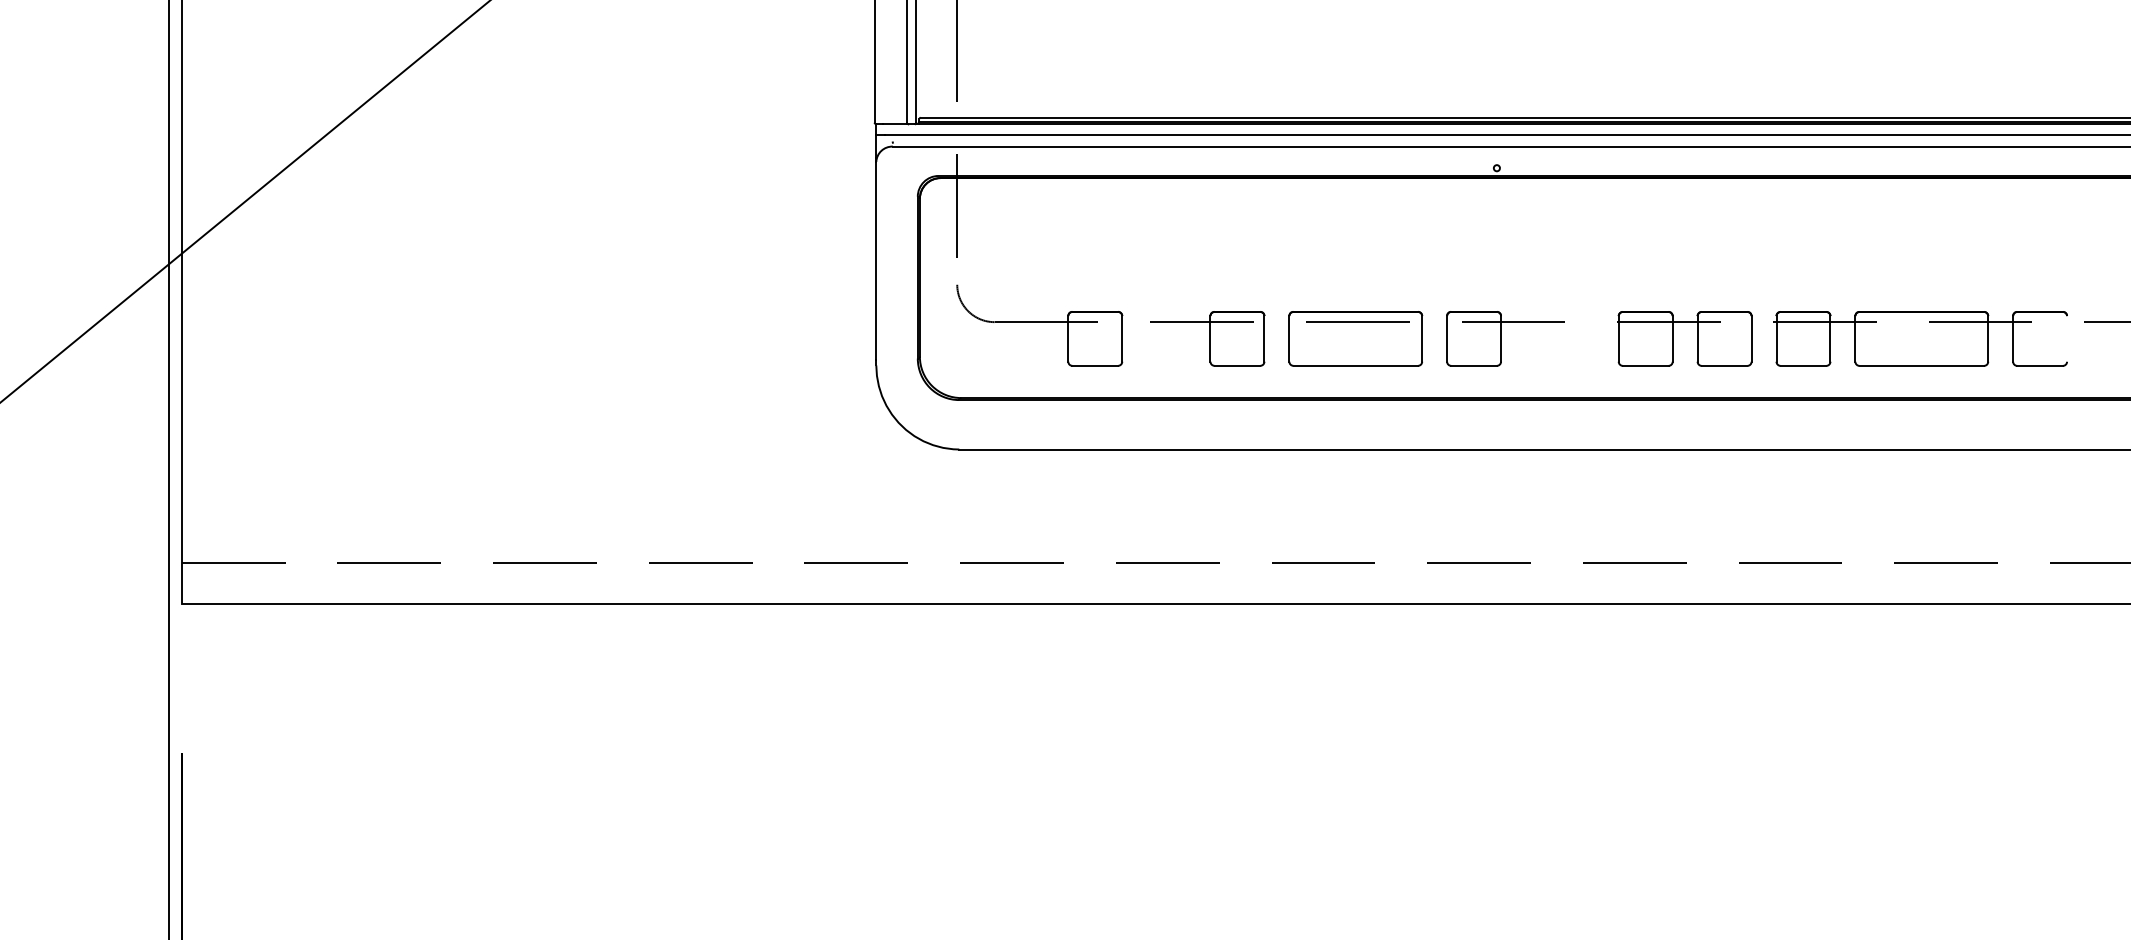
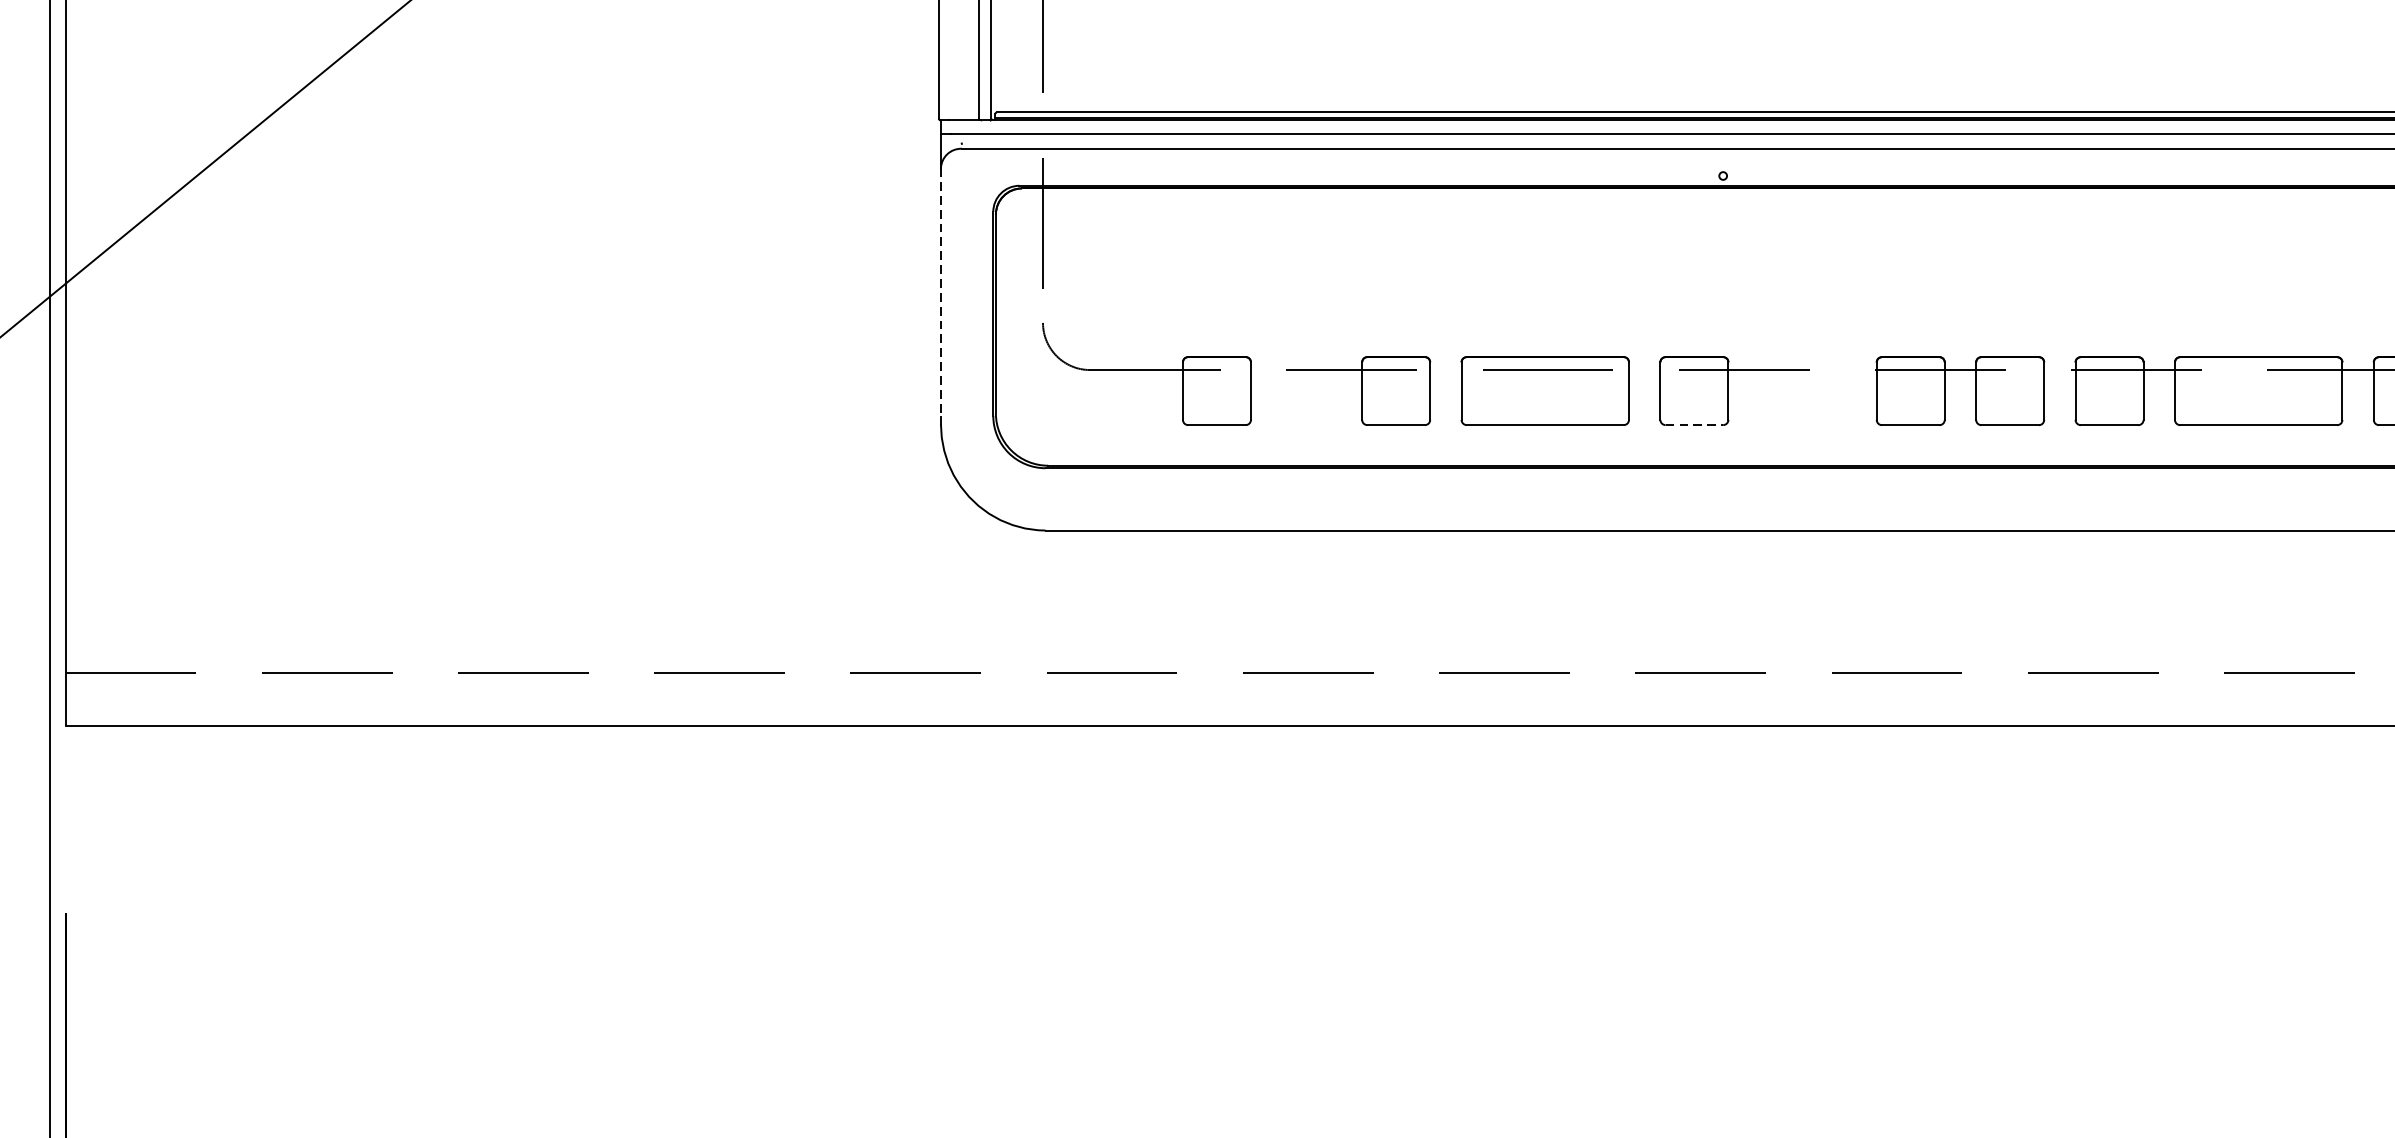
line: (876, 260) -> (941, 292), solid -> dashed
line: (1474, 365) -> (1694, 424), solid -> dashed

